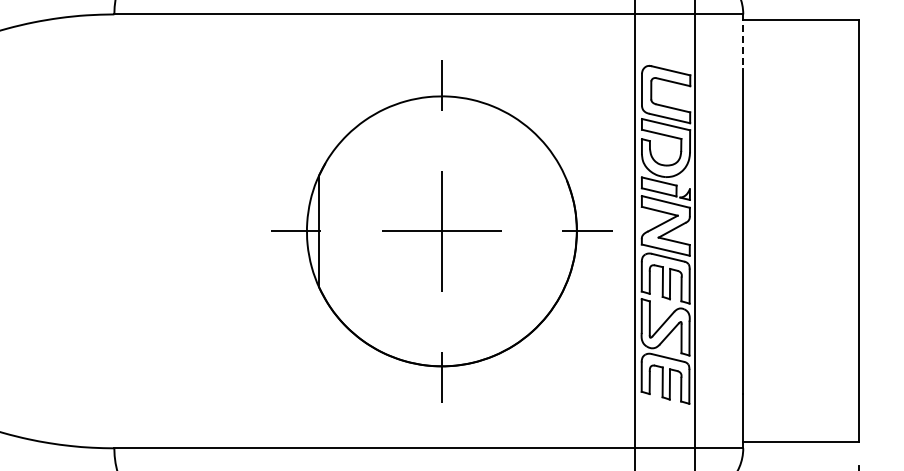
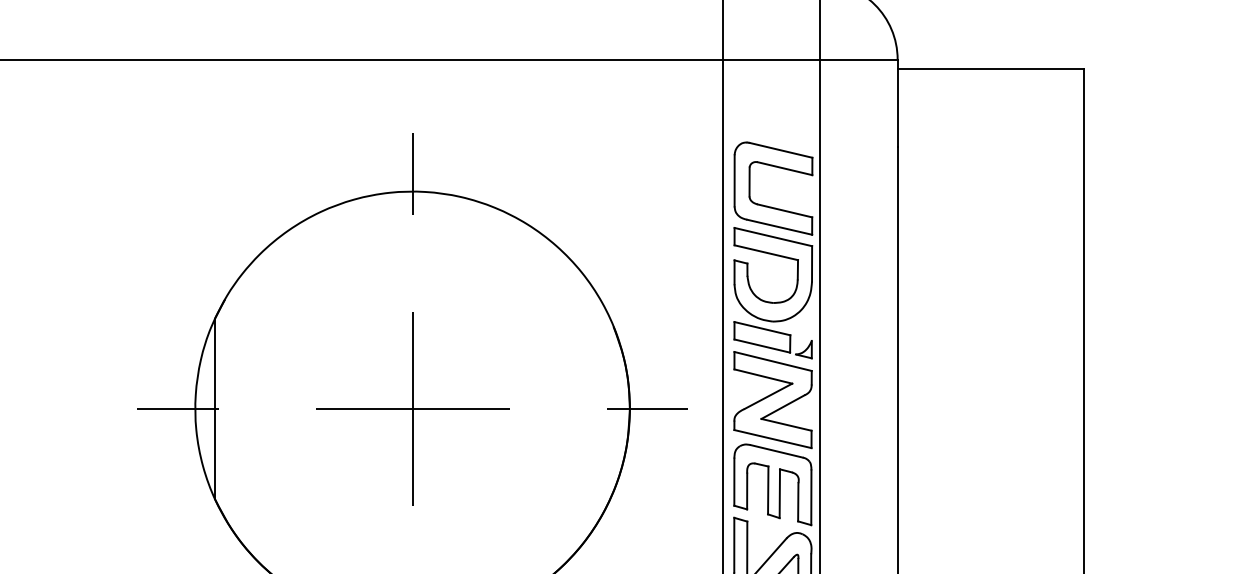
line: (743, 42) -> (898, 104), dashed -> solid

